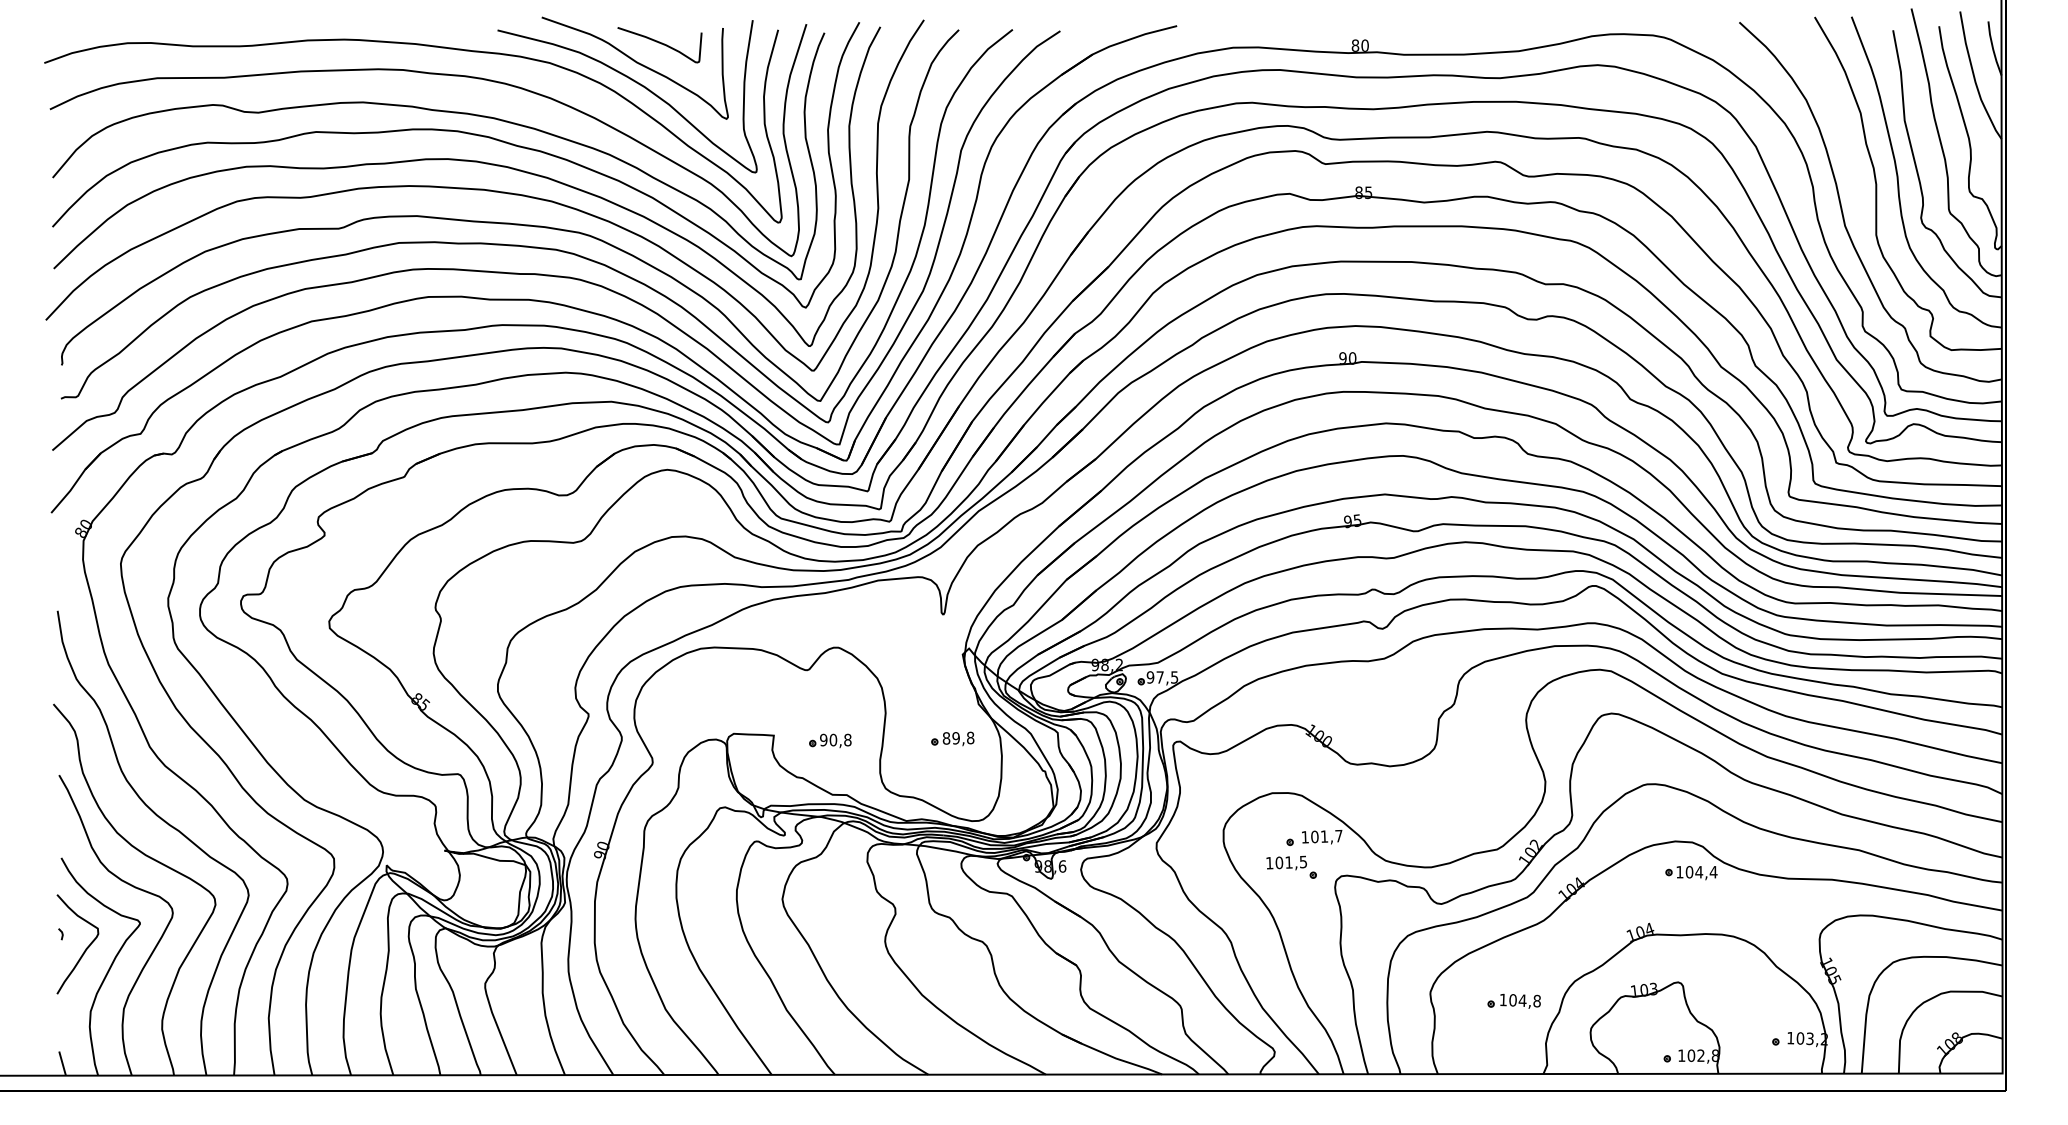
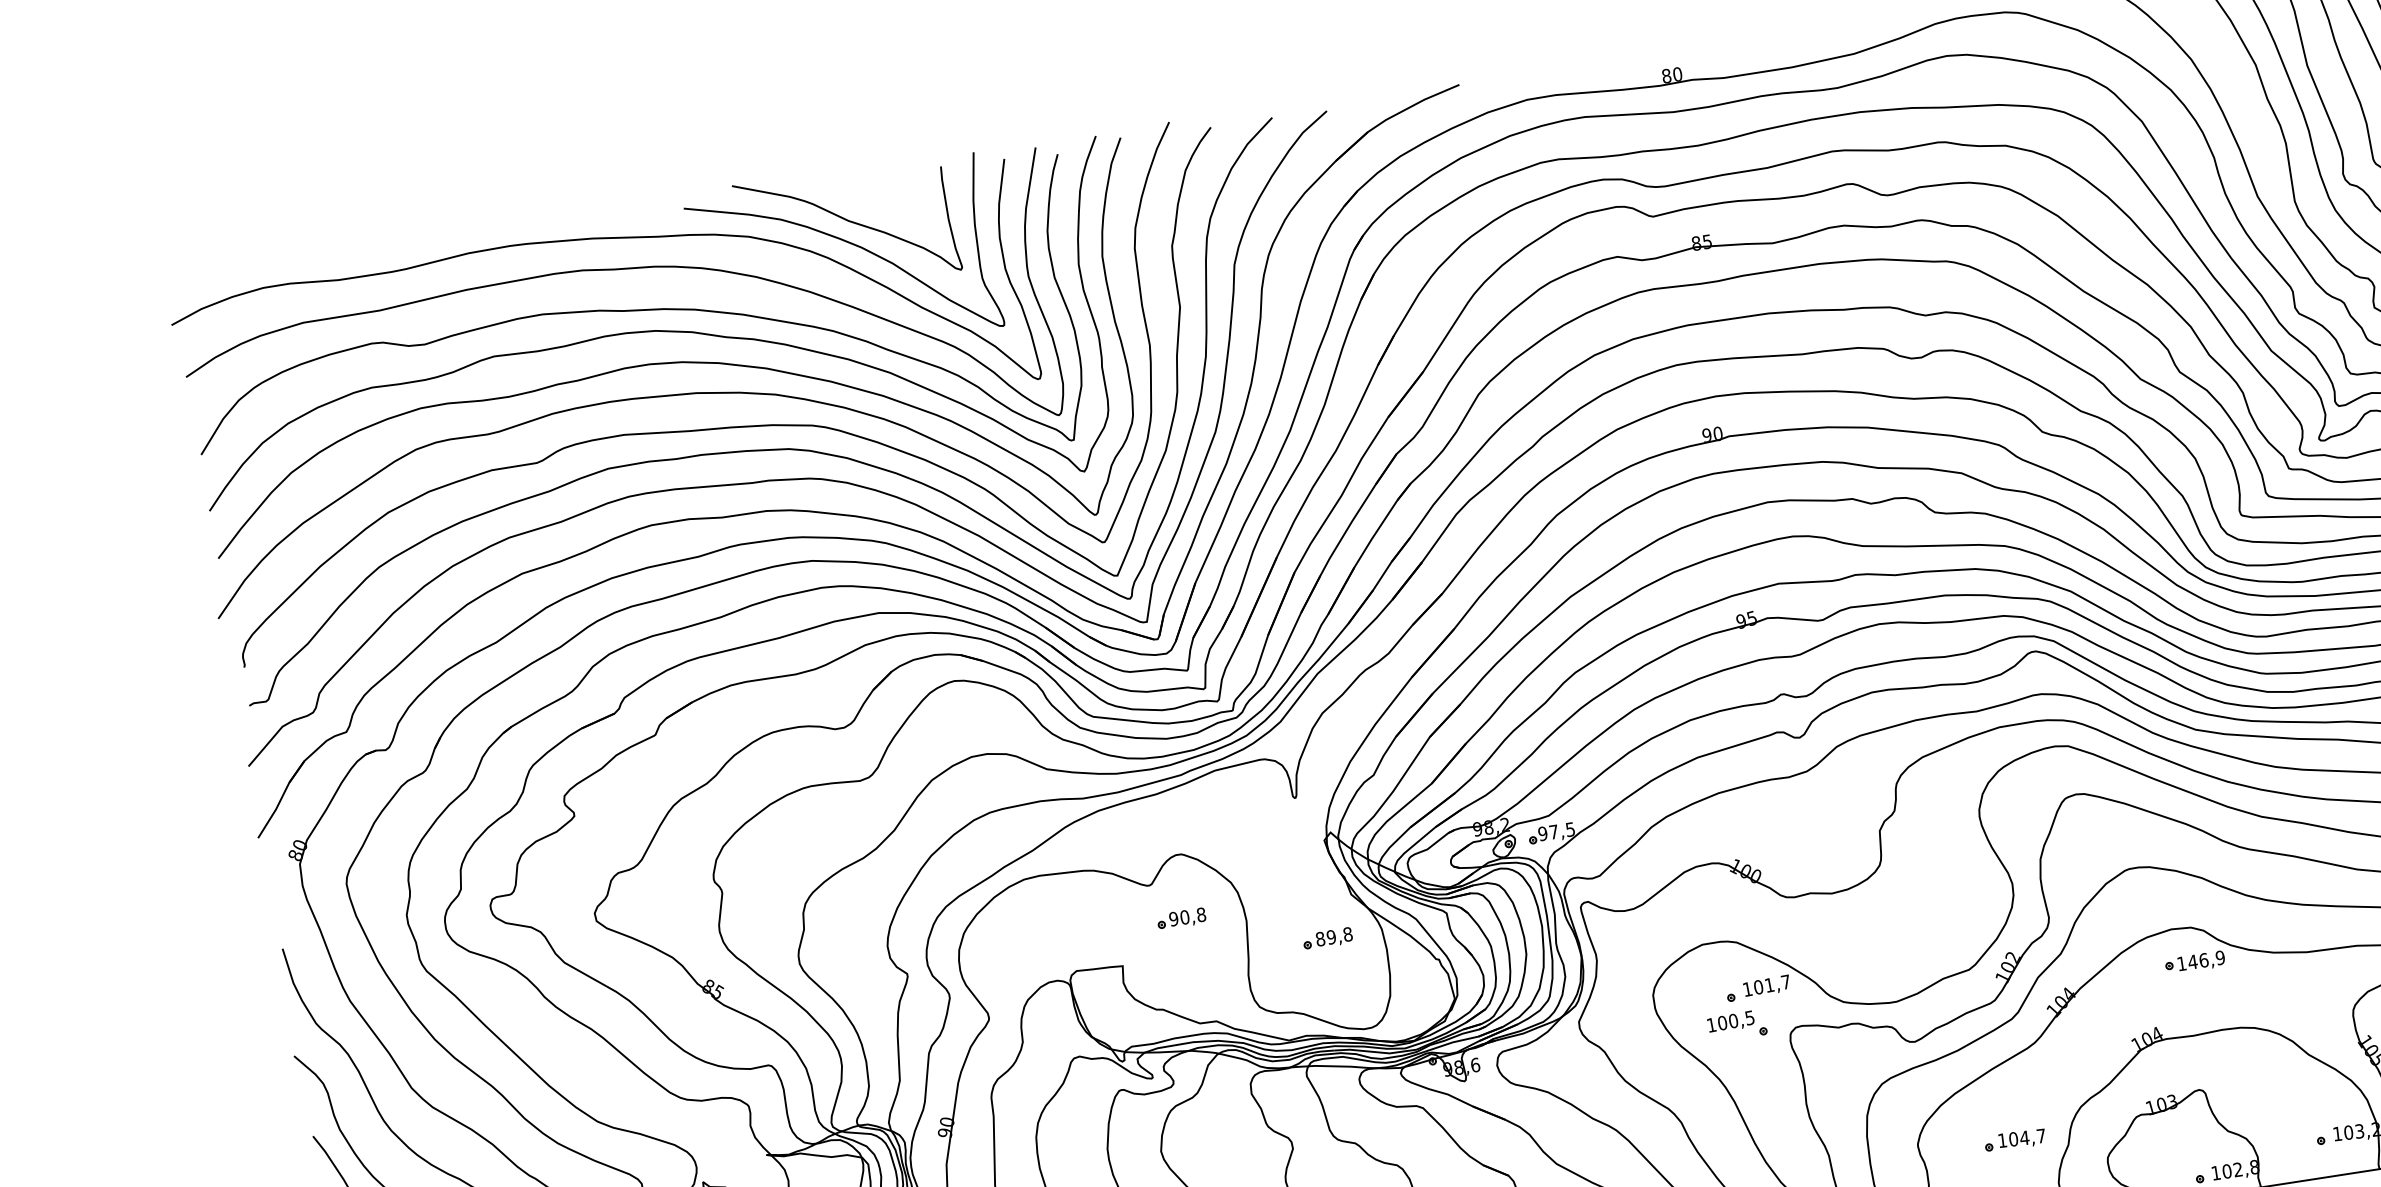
curve: (659, 43) -> (871, 195), removed
part: (830, 740) -> (1181, 918), moved
text: (1288, 862) -> (1732, 1021), 101,5 -> 100,5
text: (1701, 871) -> (2206, 959), 104,4 -> 146,9
text: (1536, 1000) -> (2040, 1135), 104,8 -> 104,7

